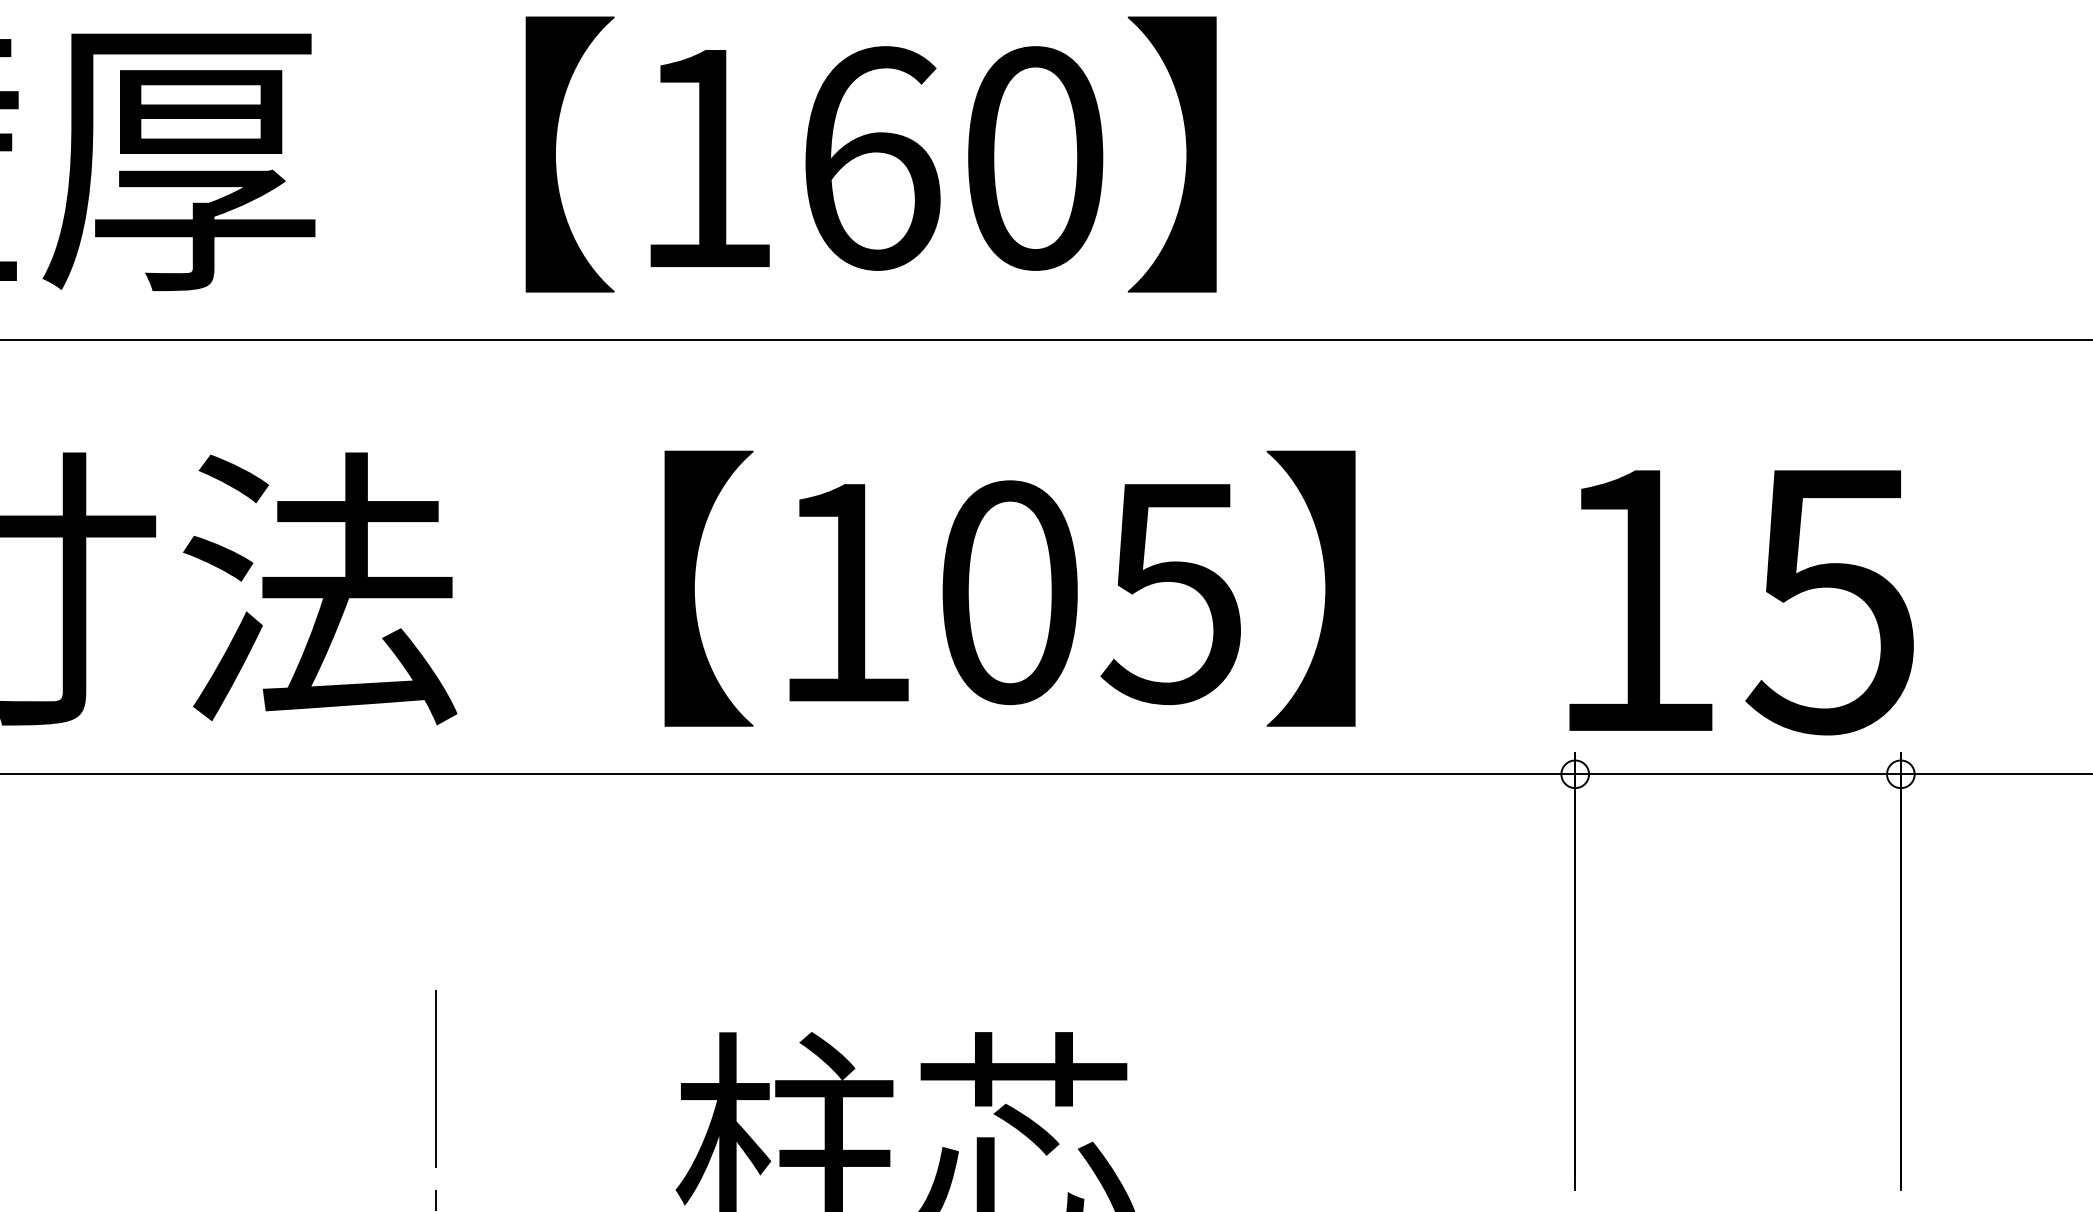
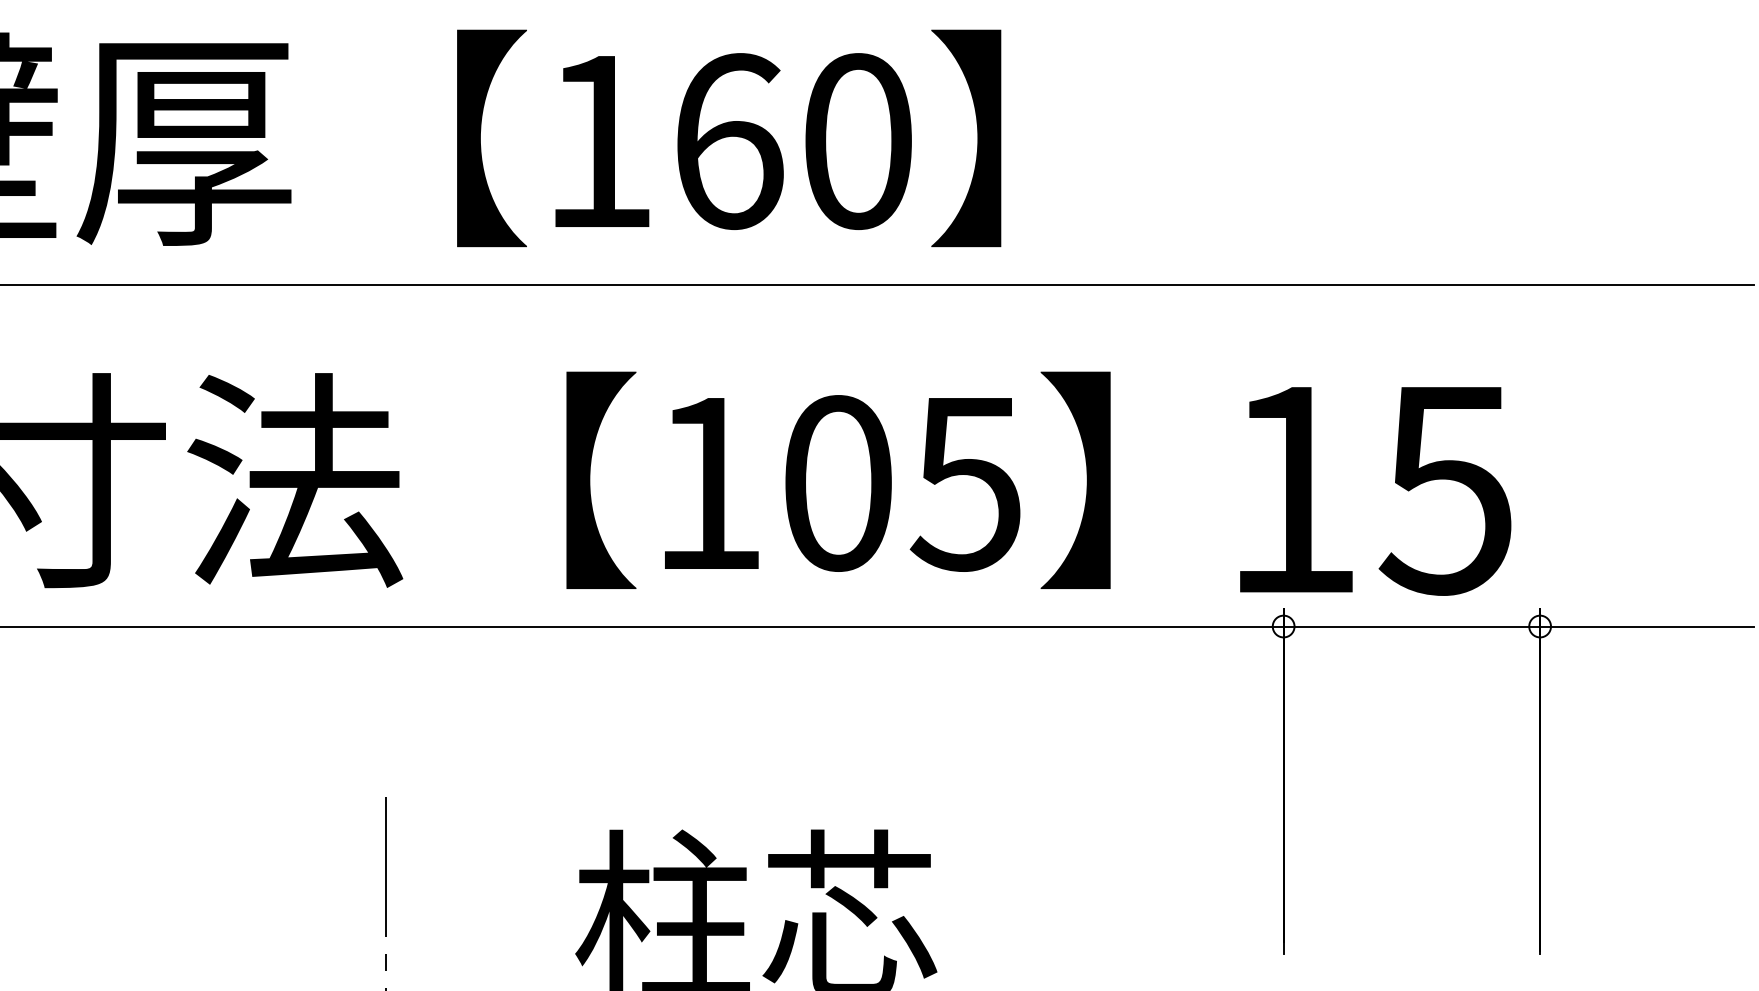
text: (1741, 602) -> (1375, 491), moved

